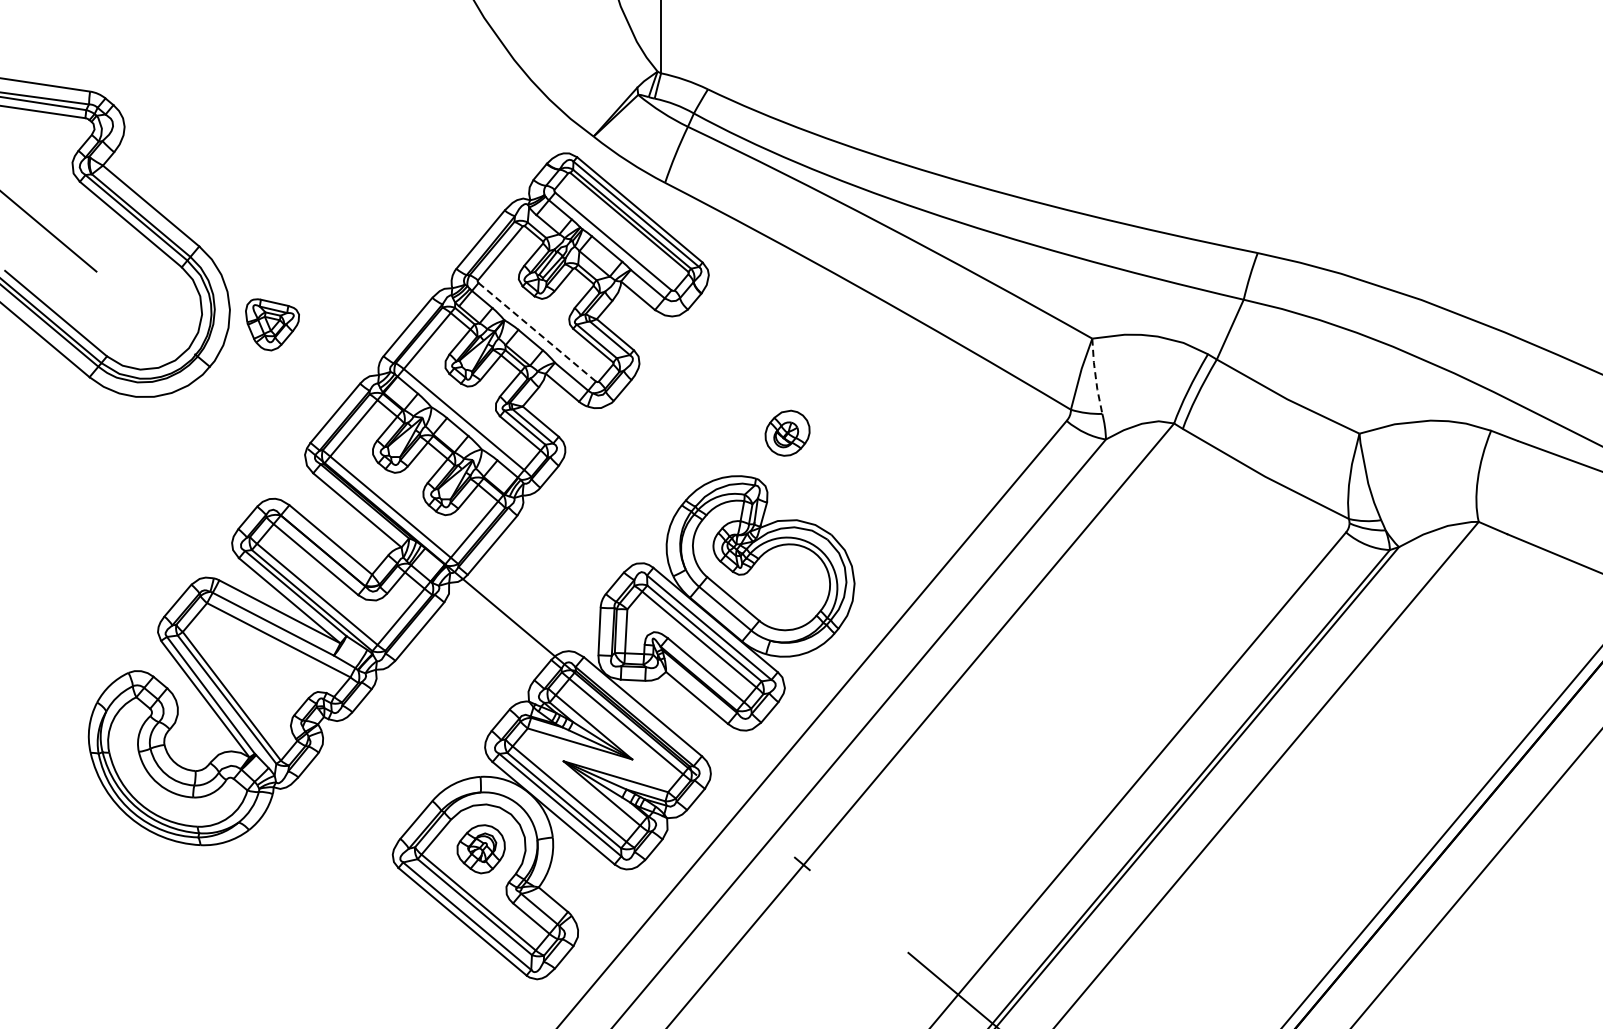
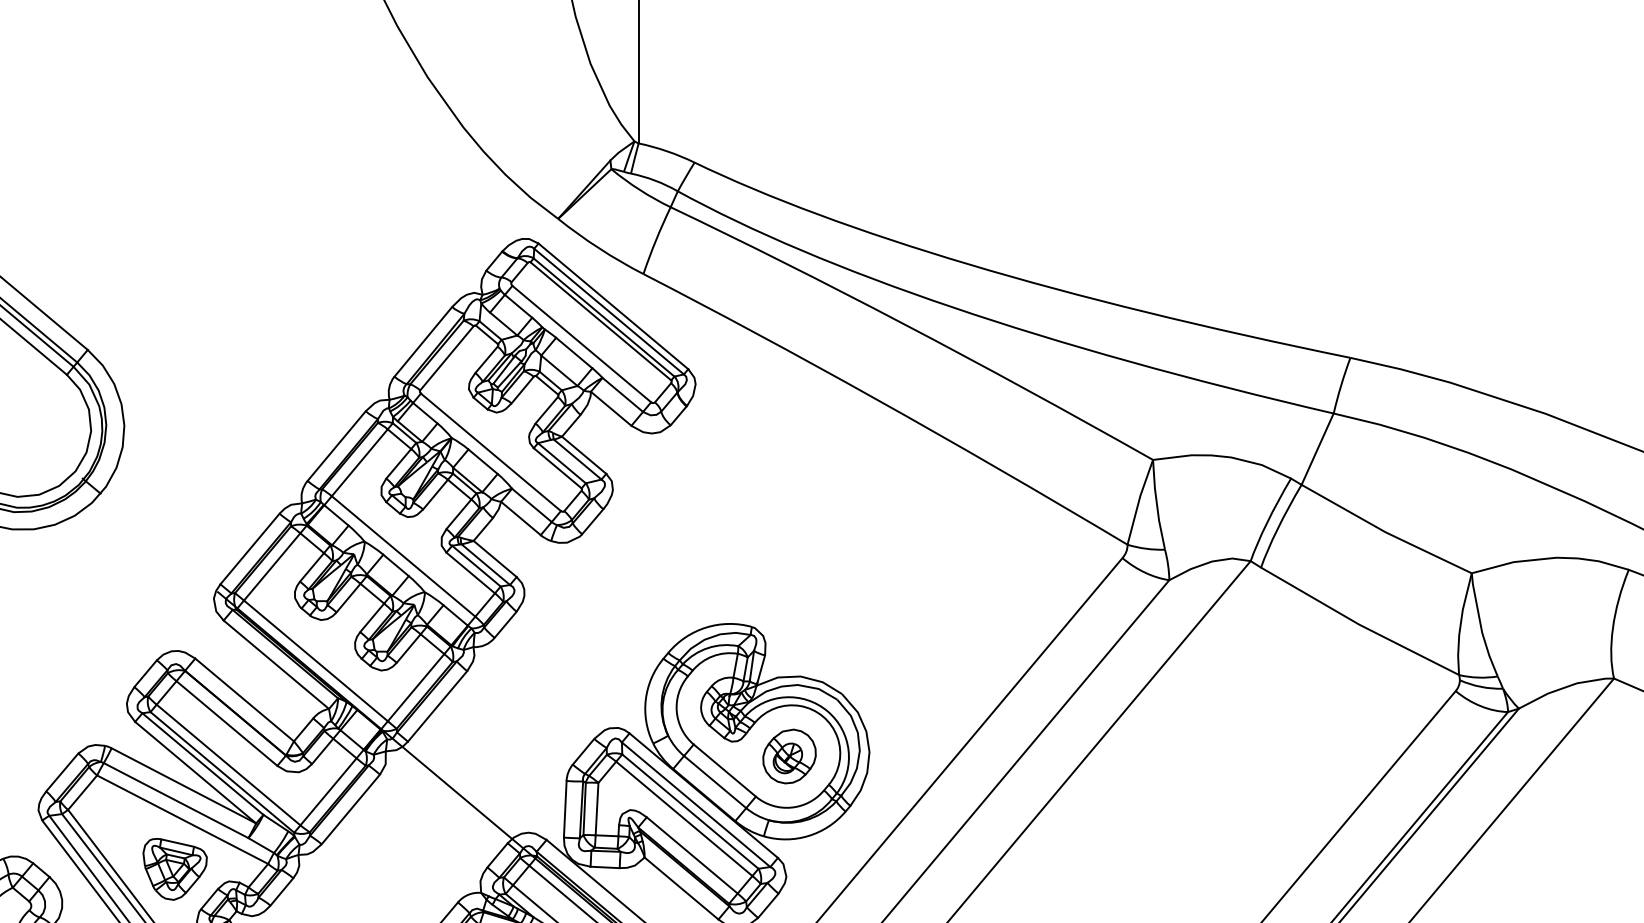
part: (272, 324) -> (175, 868), moved
line: (537, 332) -> (491, 452), dashed -> solid
line: (1095, 376) -> (1156, 505), dashed -> solid
part: (787, 432) -> (789, 755), moved

